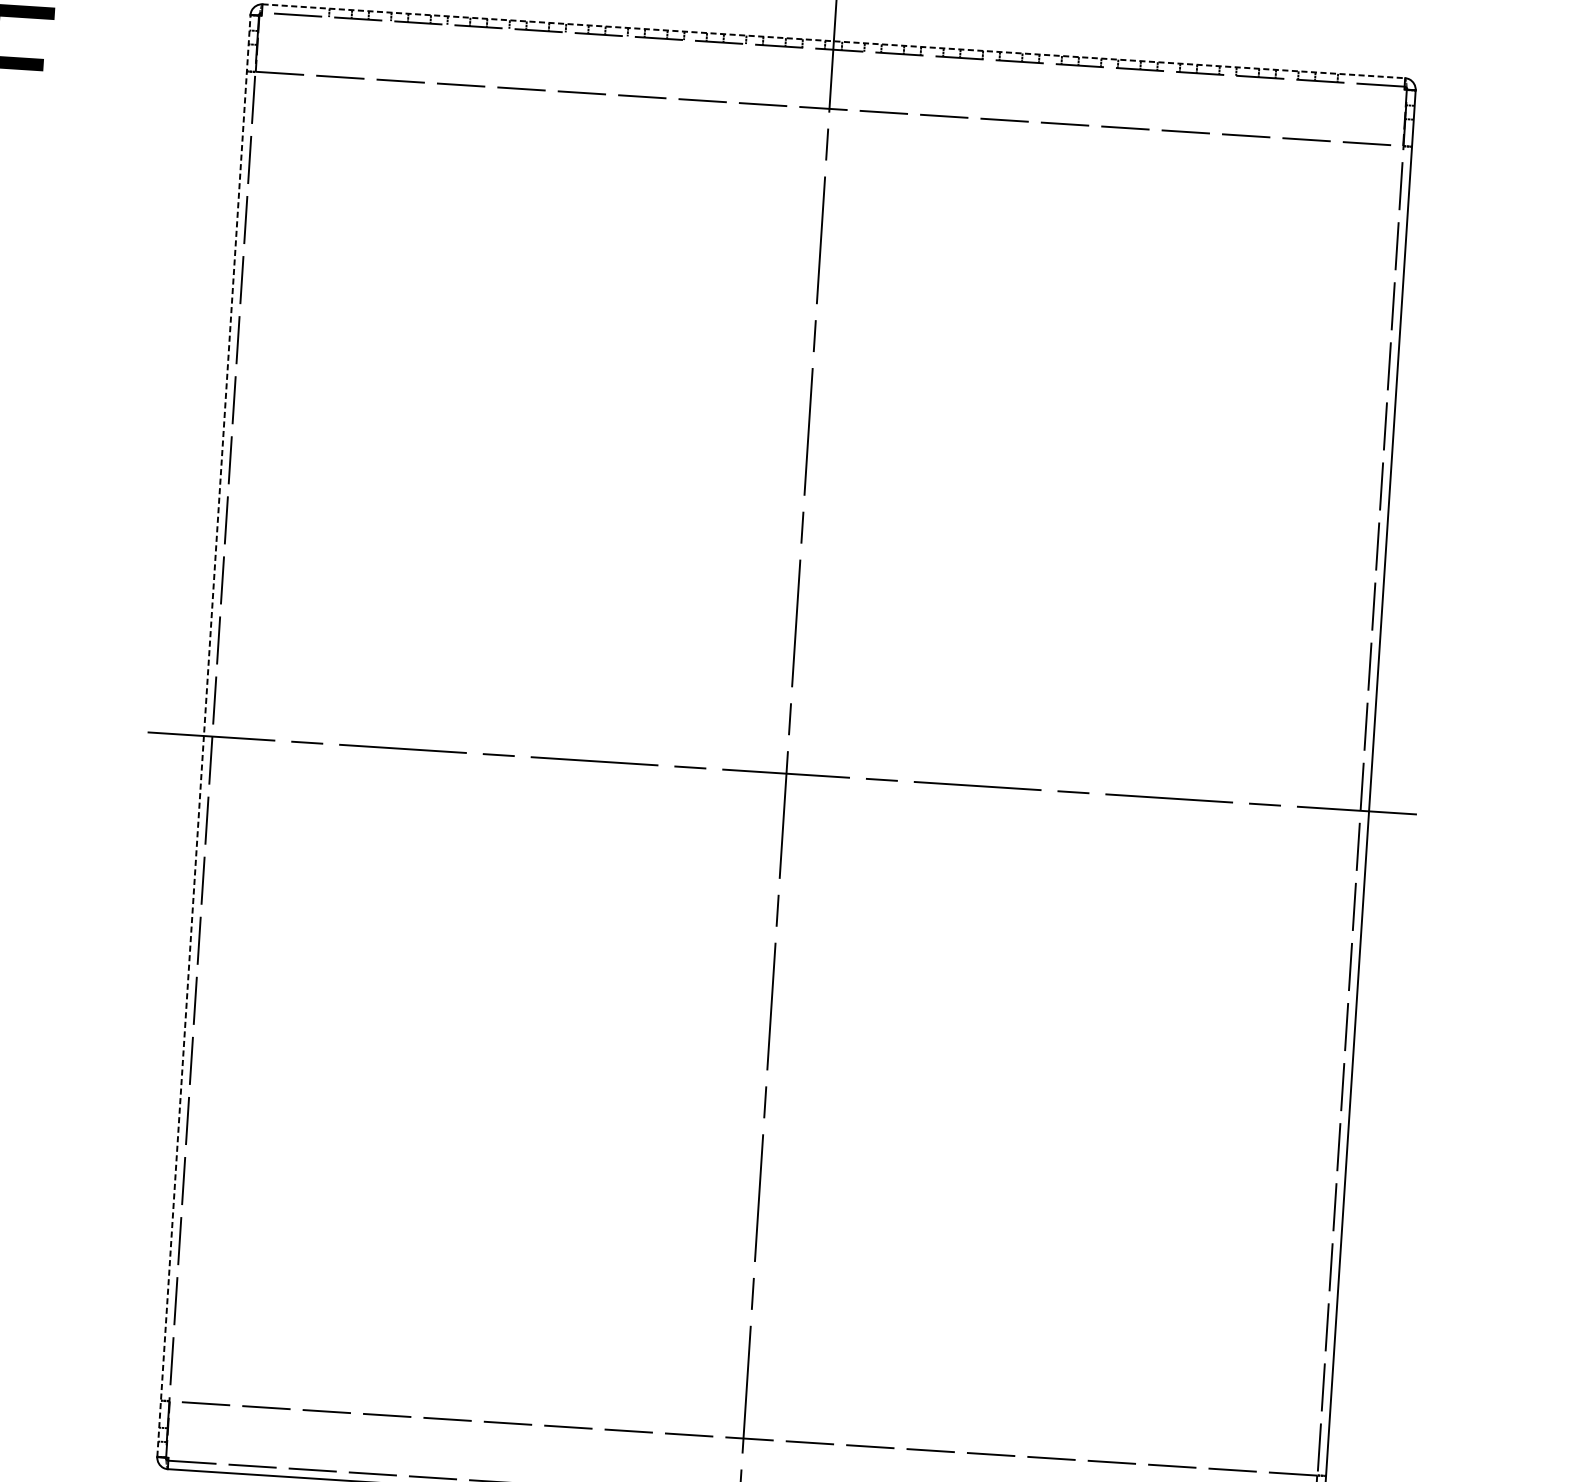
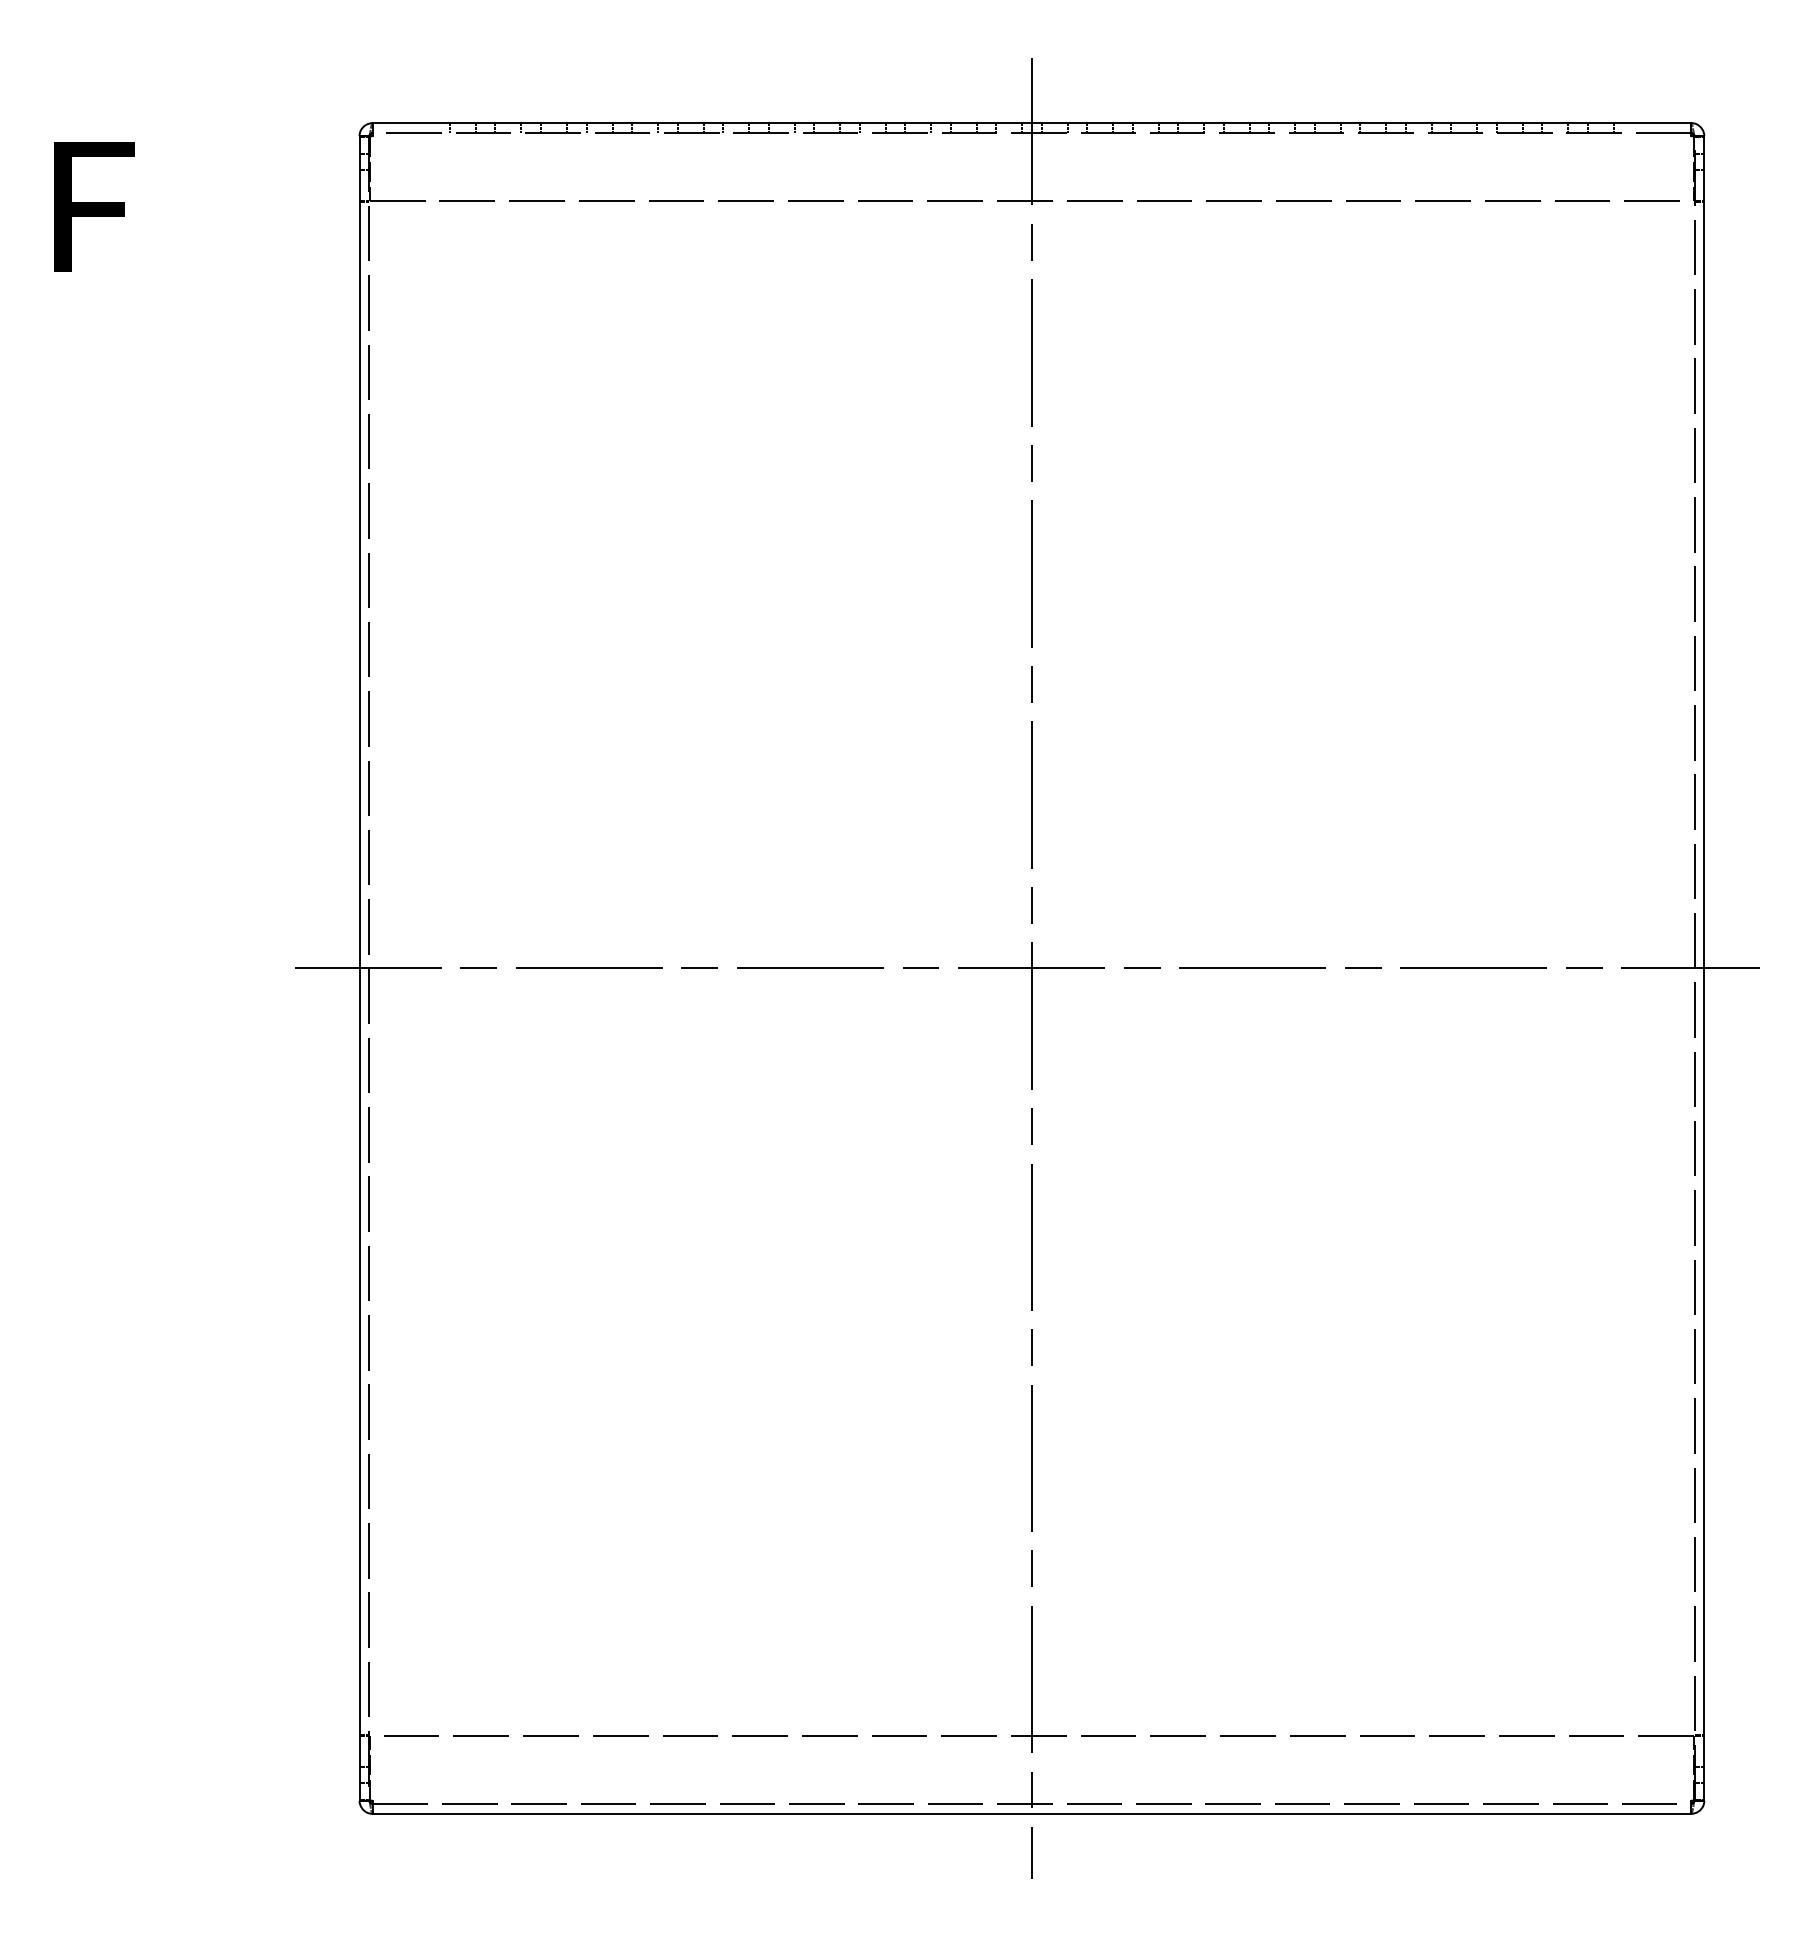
line: (834, 41) -> (1032, 123), dashed -> solid
line: (203, 736) -> (359, 968), dashed -> solid

